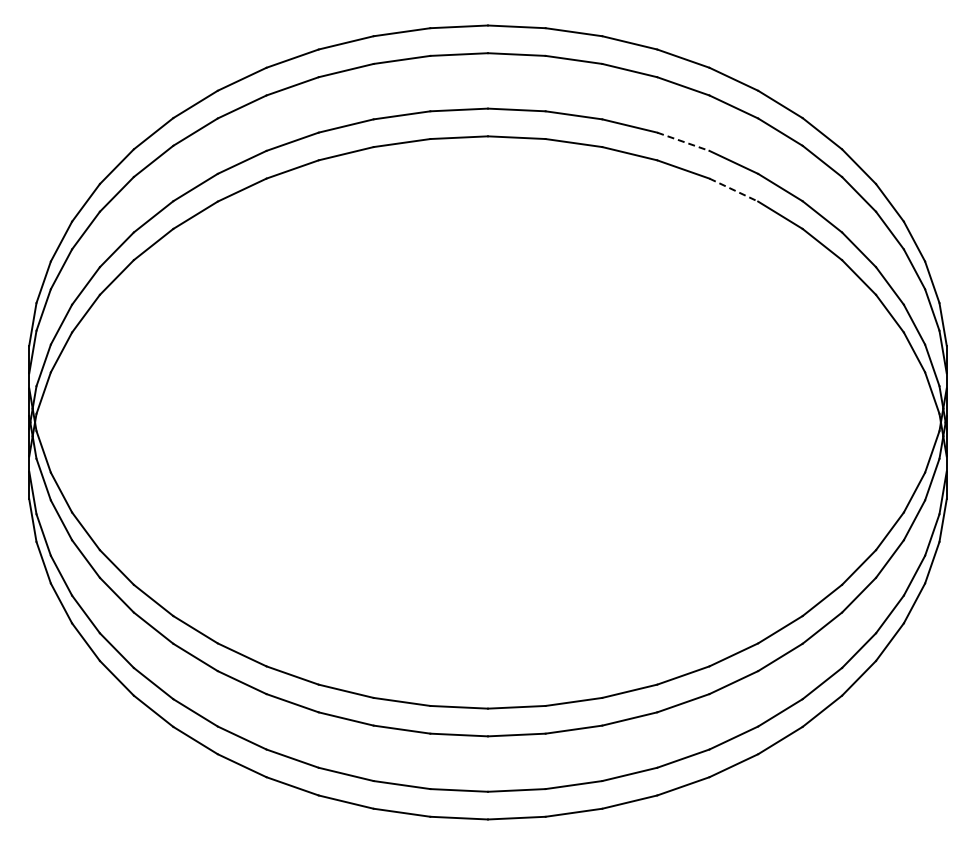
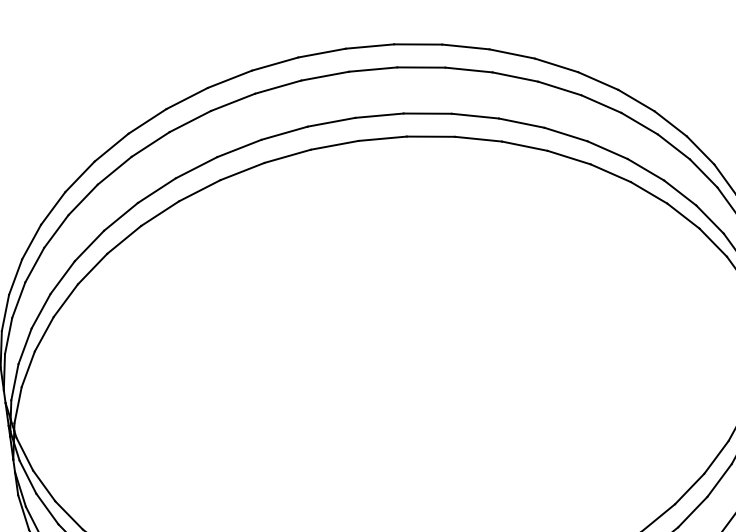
line: (683, 141) -> (521, 122), dashed -> solid
line: (733, 190) -> (569, 158), dashed -> solid

